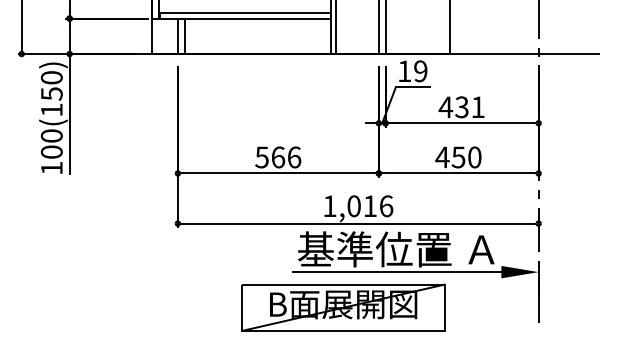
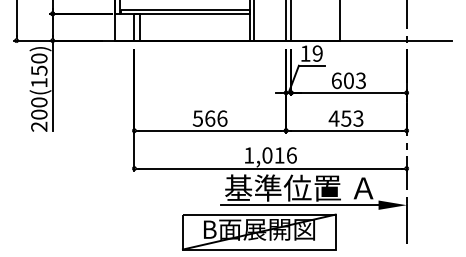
text: (461, 107) -> (348, 80), 431 -> 603
text: (474, 157) -> (358, 118), 450 -> 453
text: (51, 167) -> (39, 126), 100(150) -> 200(150)

